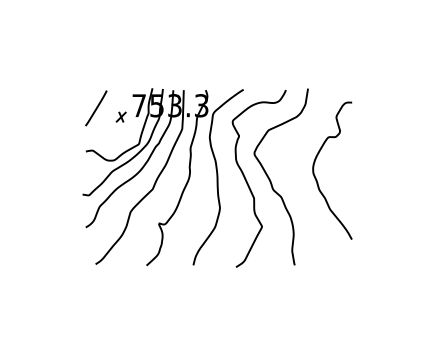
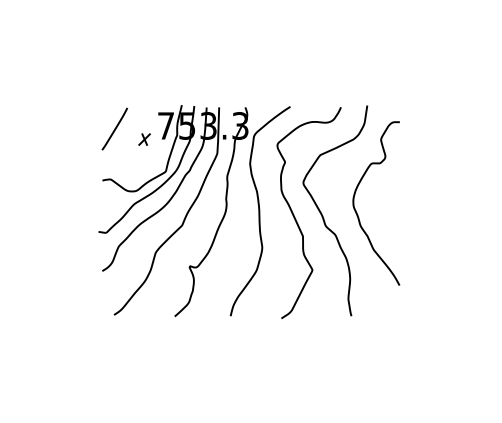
curve: (316, 178) -> (357, 212), moved

